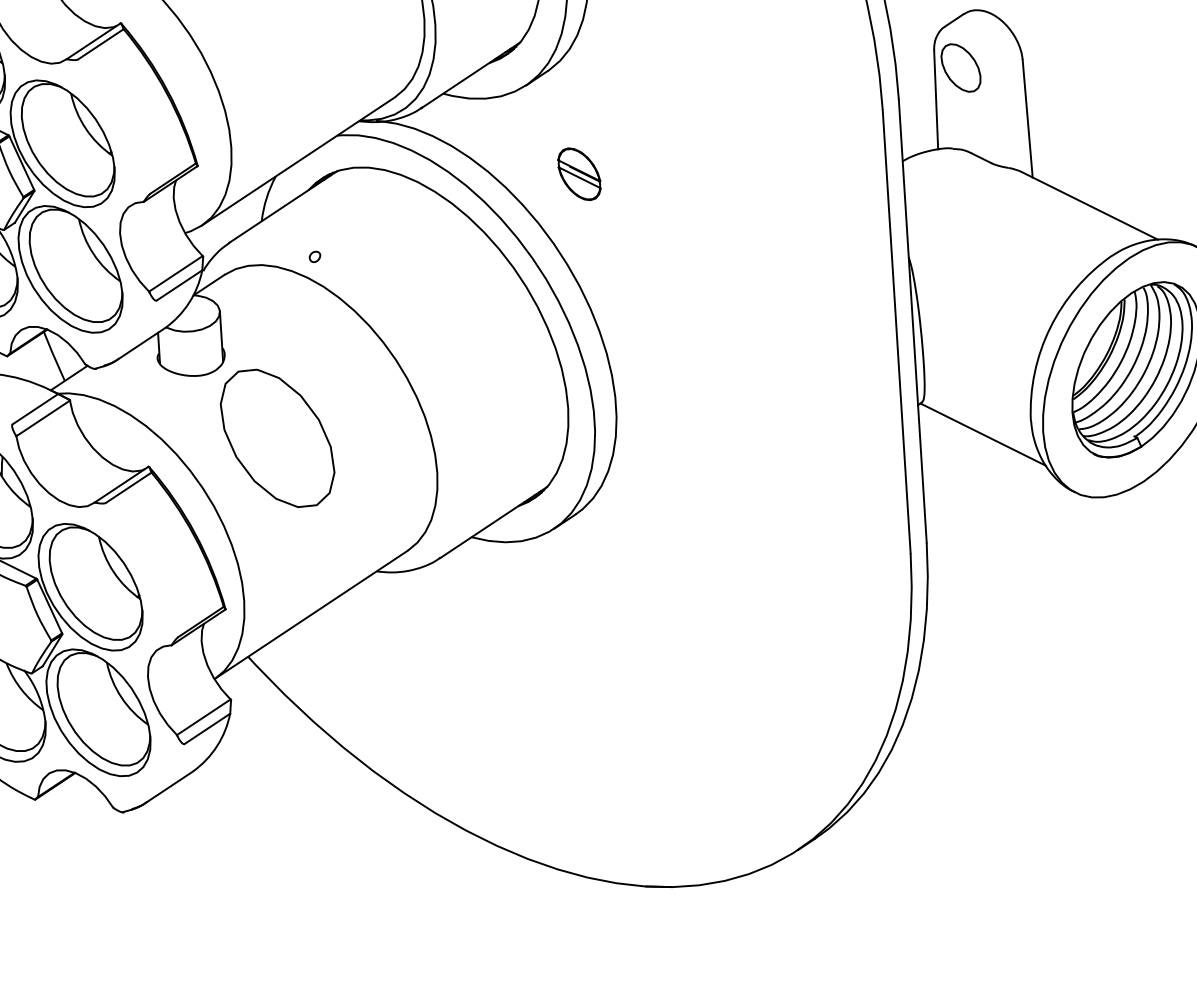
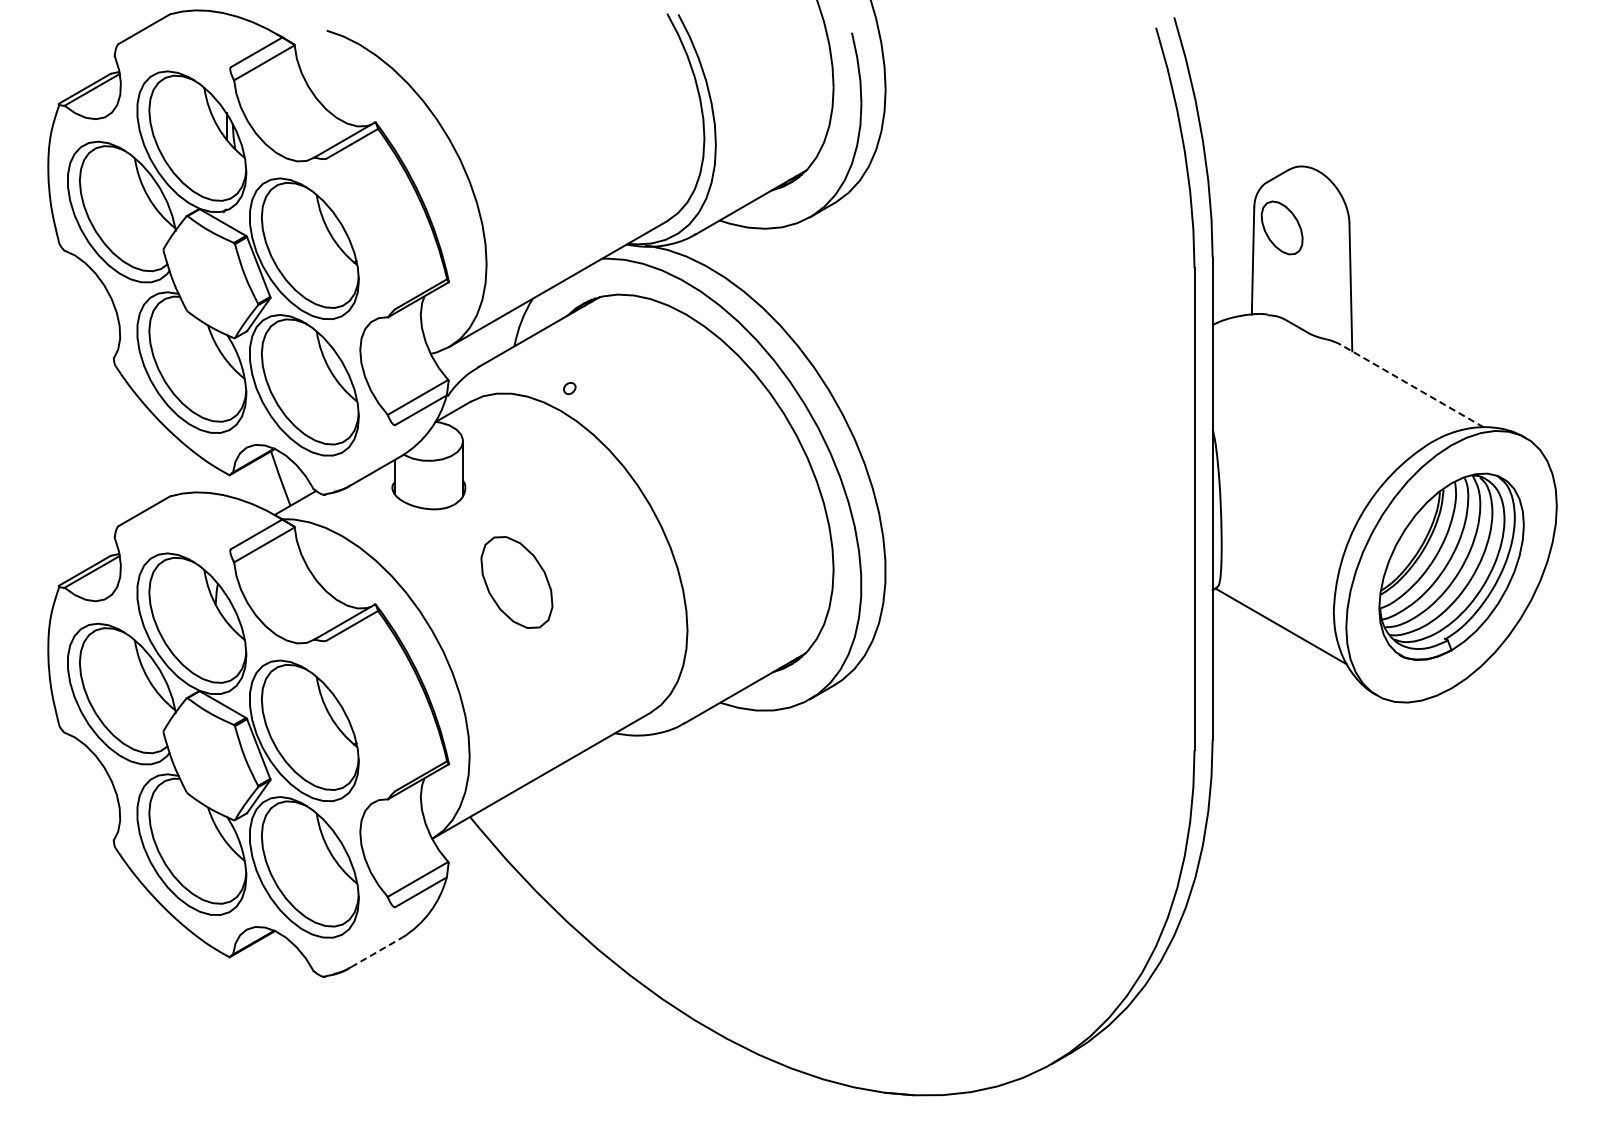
part: (579, 173) -> (861, 316), removed
line: (1089, 205) -> (1411, 385), solid -> dashed
part: (277, 438) -> (516, 582), size x0.6
line: (169, 786) -> (376, 952), solid -> dashed

